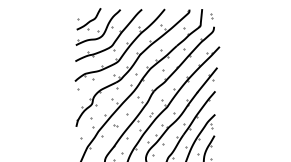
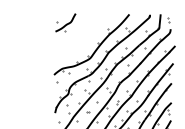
part: (108, 35) -> (82, 36), removed

